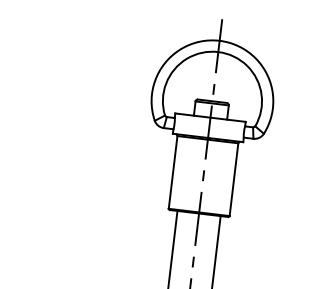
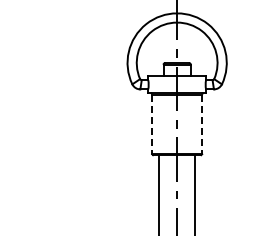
line: (173, 172) -> (152, 124), solid -> dashed
line: (234, 179) -> (202, 124), solid -> dashed

